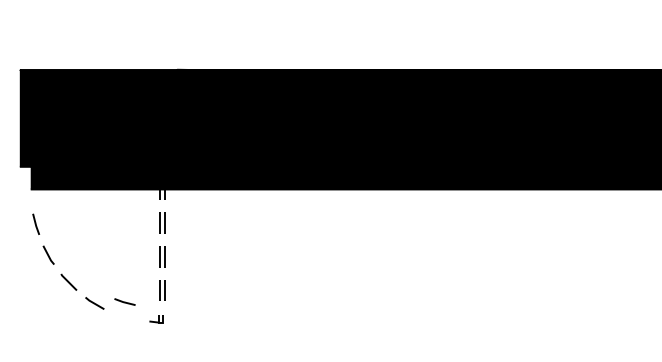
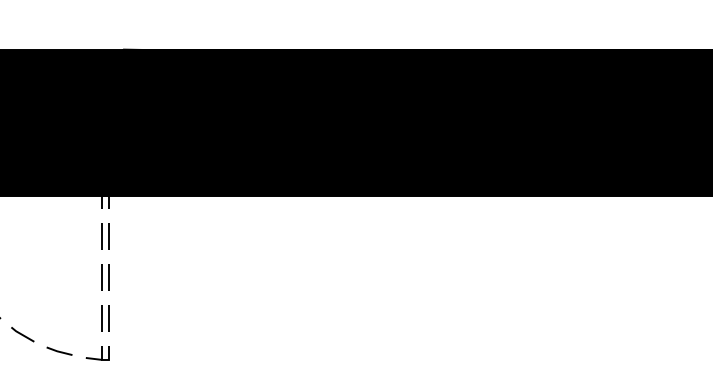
line: (124, 301) -> (58, 350), moved
part: (155, 318) -> (96, 353), size x1.43

